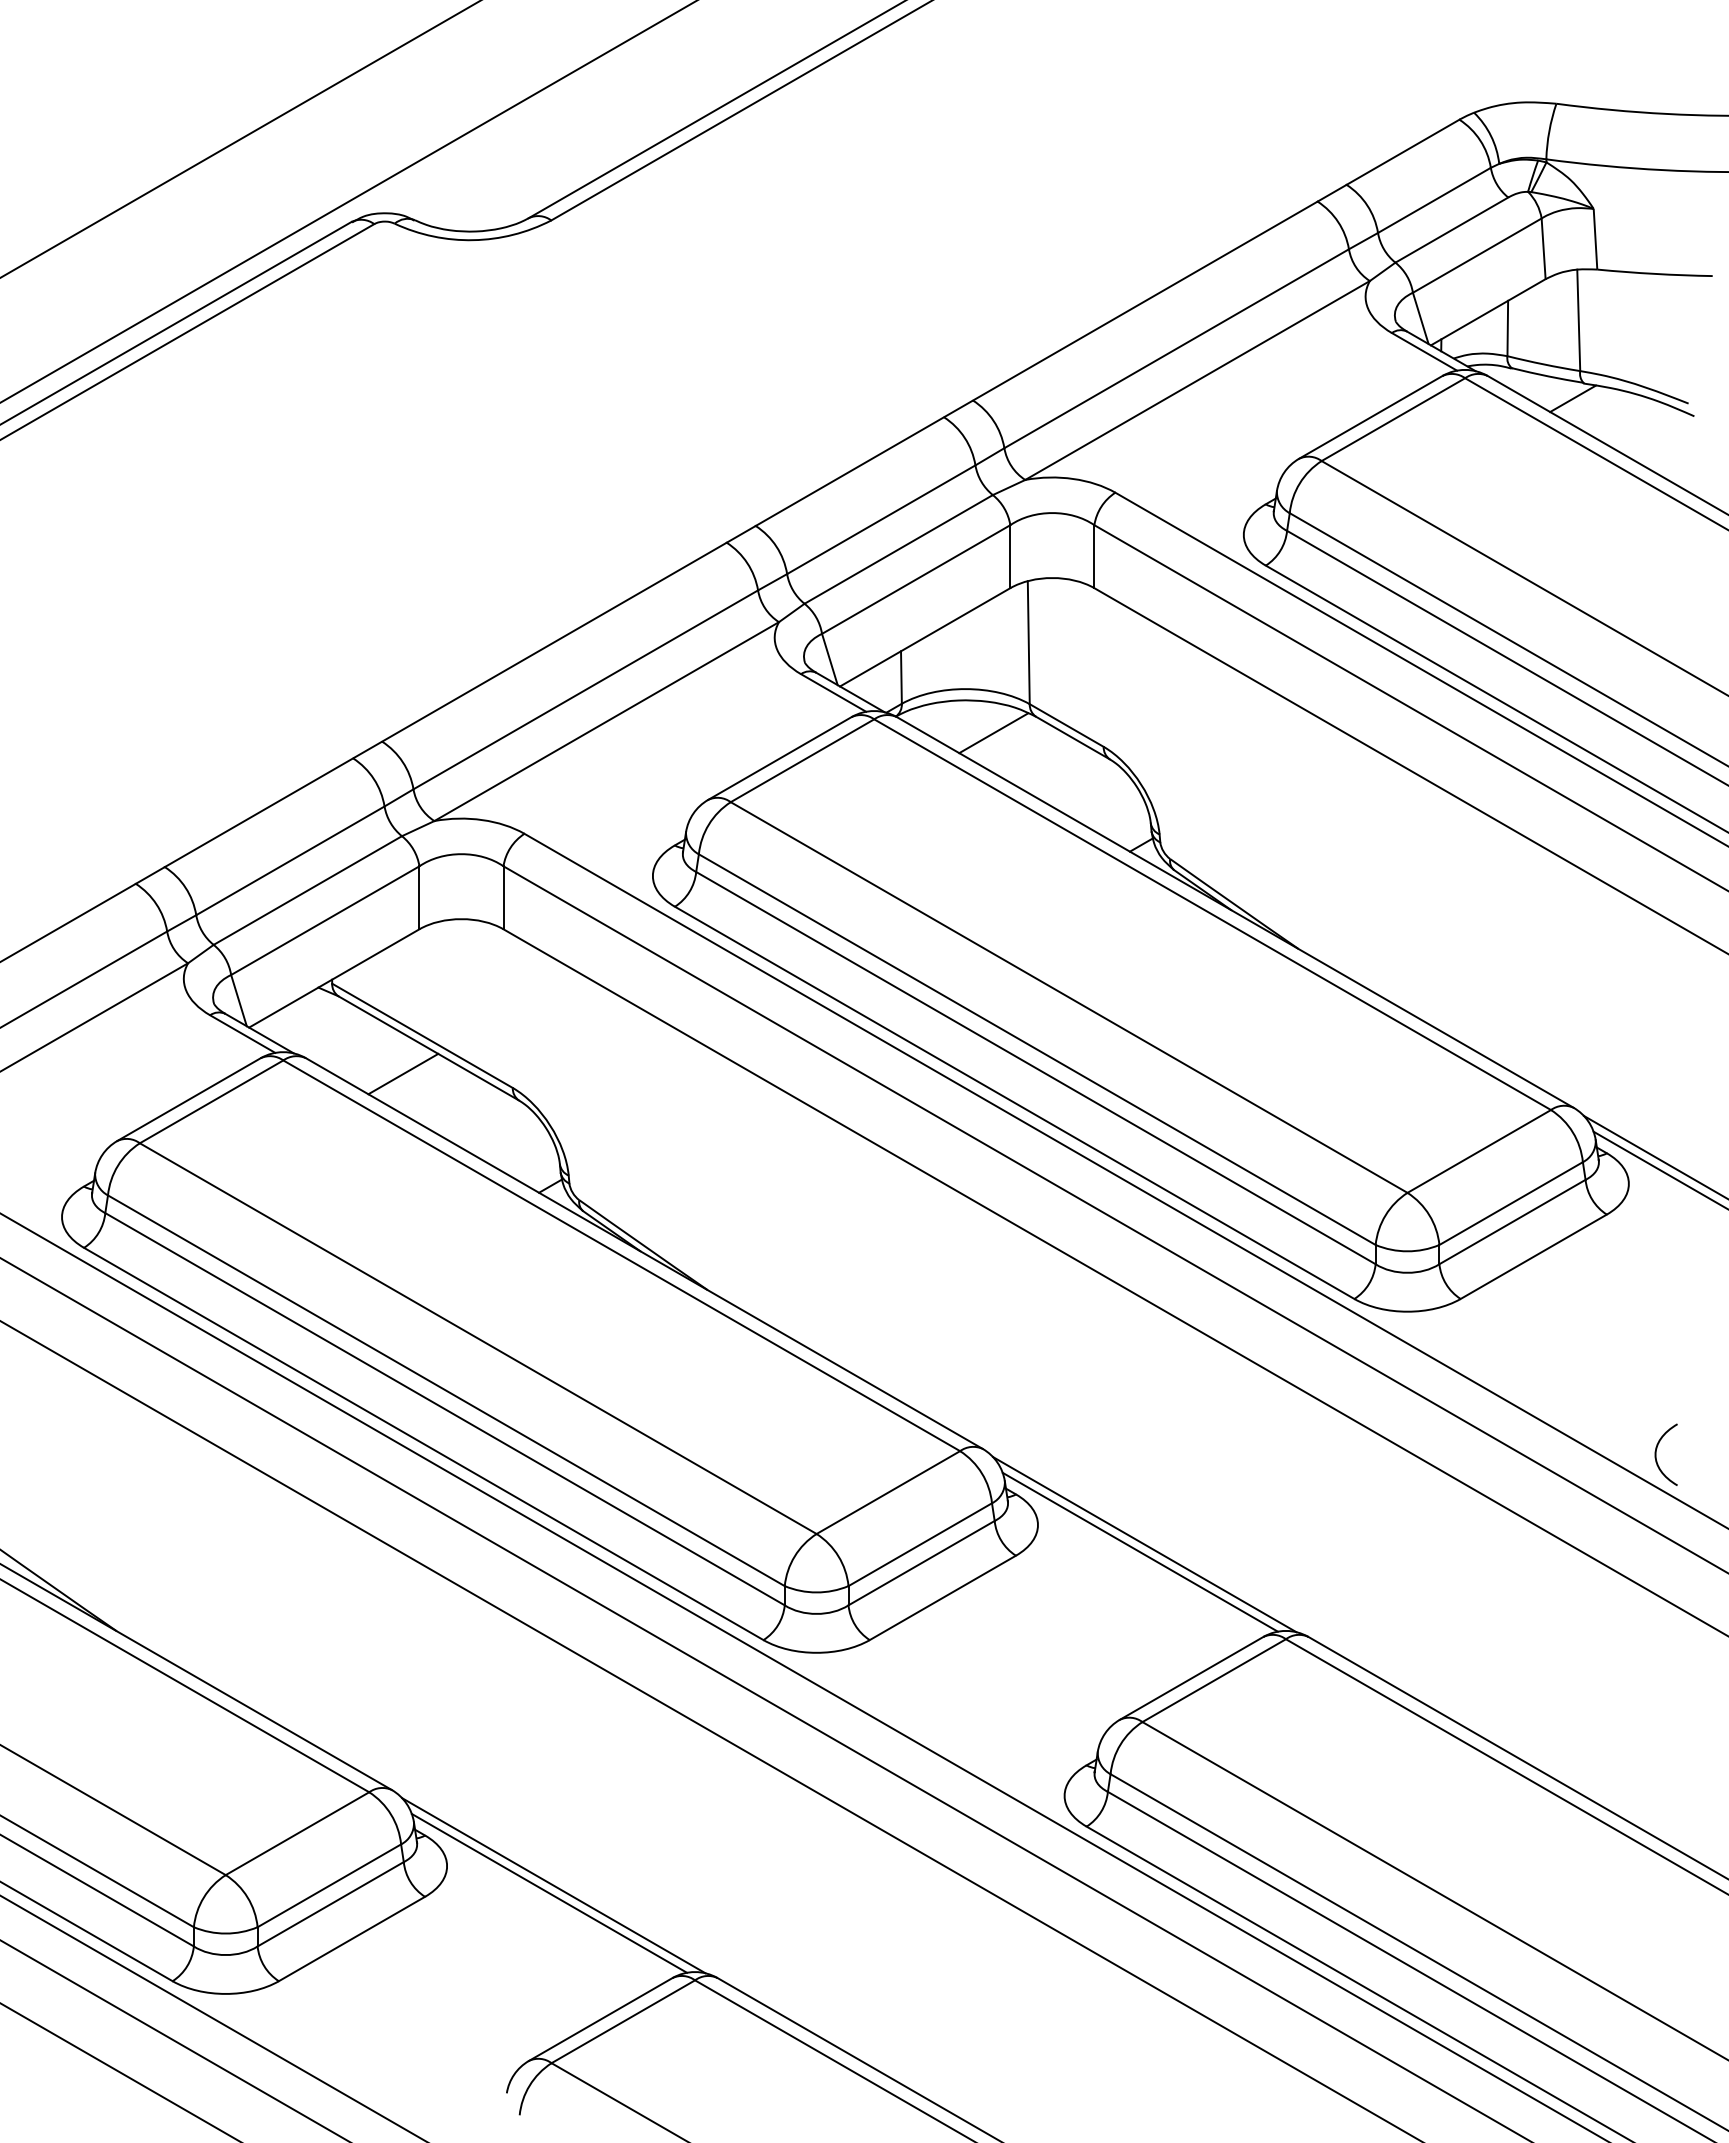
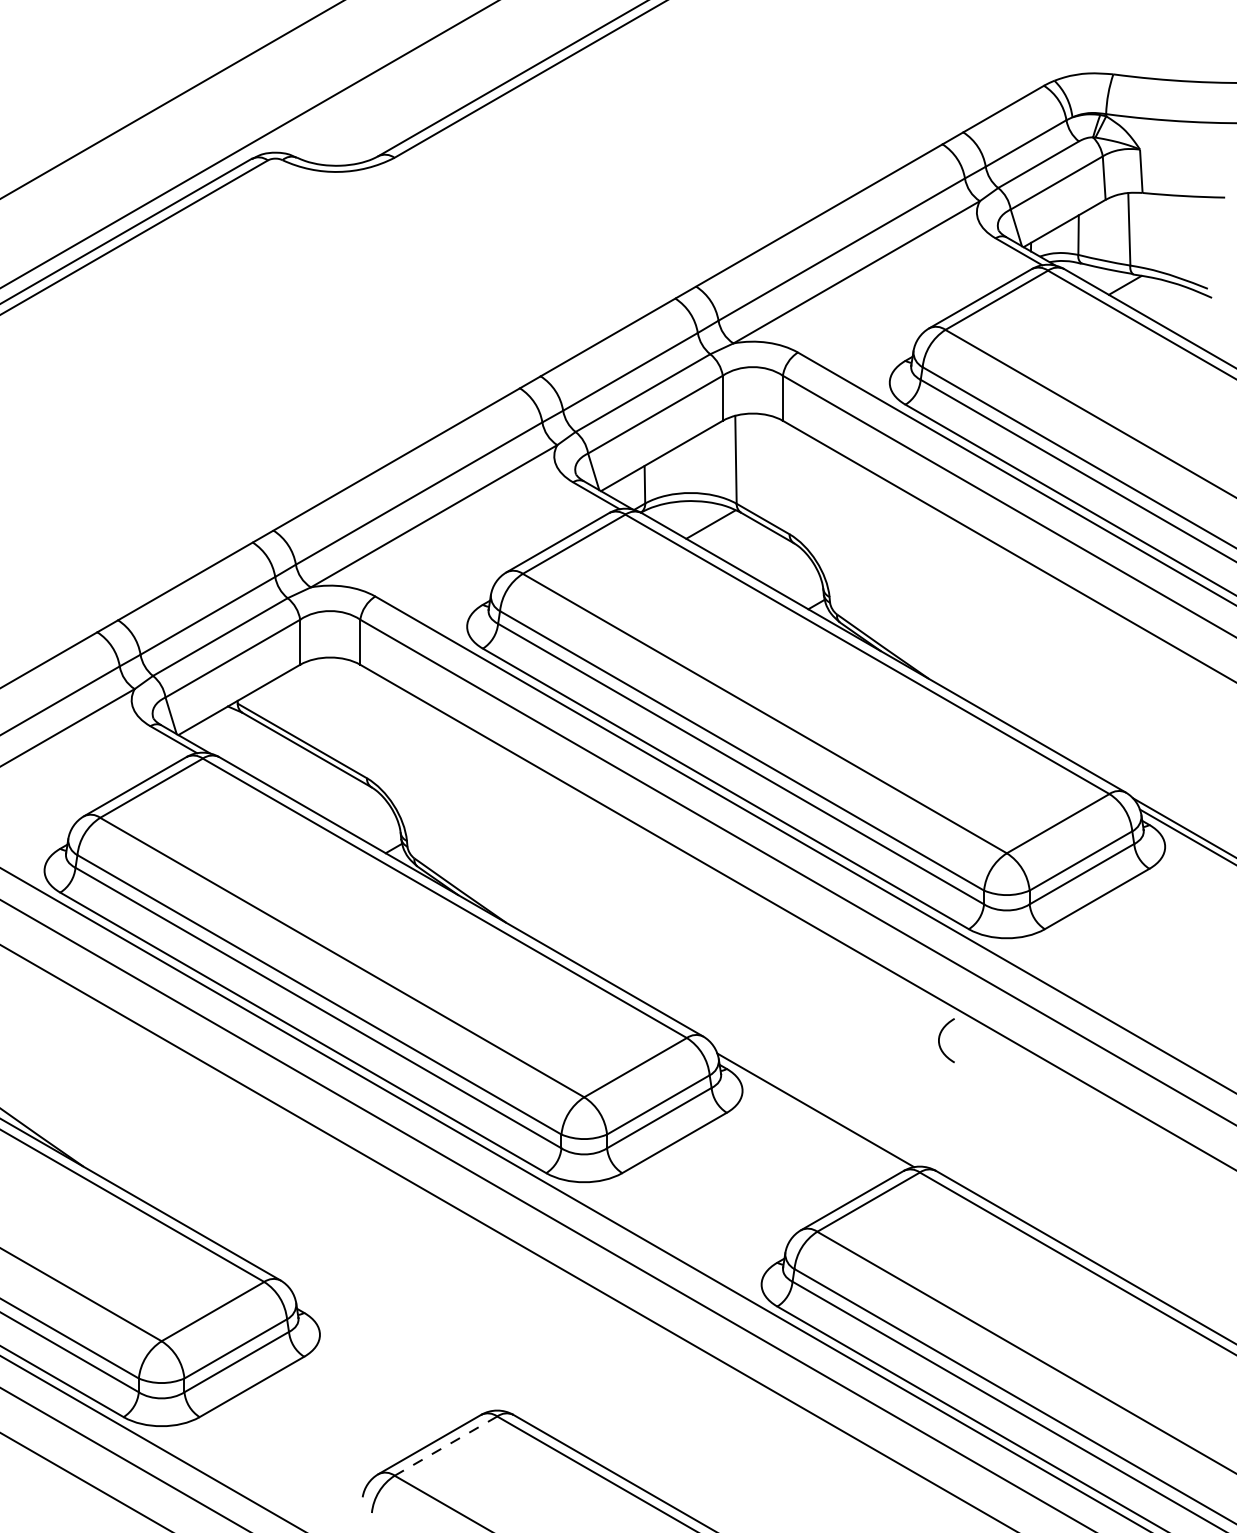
line: (403, 1073) -> (288, 767), removed
curve: (1656, 1454) -> (939, 1040), moved
line: (1144, 1544) -> (818, 1104), removed
line: (553, 1885) -> (396, 1348), removed
line: (548, 1892) -> (392, 1353), removed
line: (623, 2021) -> (446, 1445), solid -> dashed

